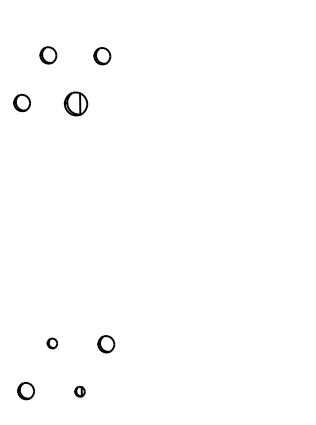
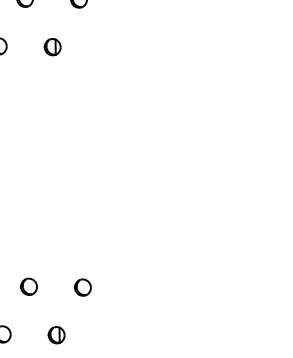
part: (75, 103) -> (52, 46), size x0.71
part: (52, 343) -> (29, 286), size x1.67
part: (79, 391) -> (56, 334), size x1.67

